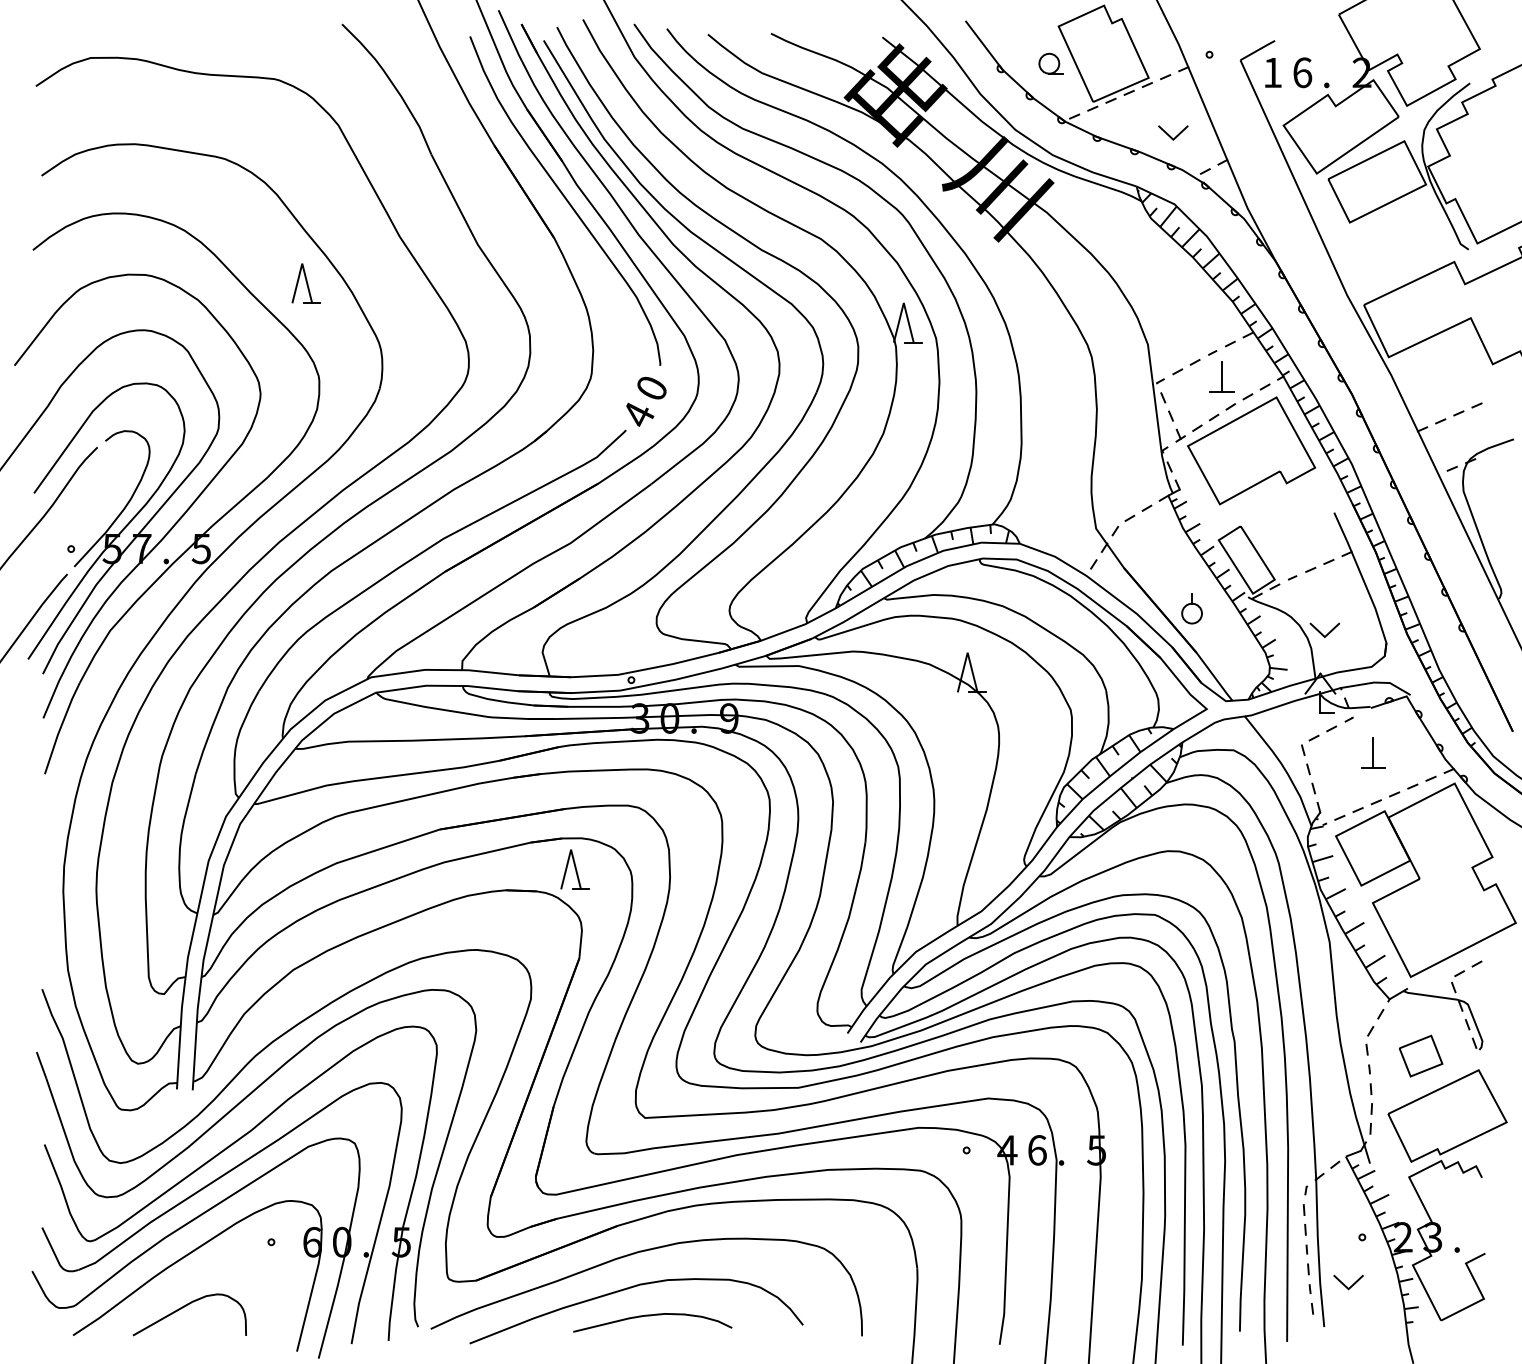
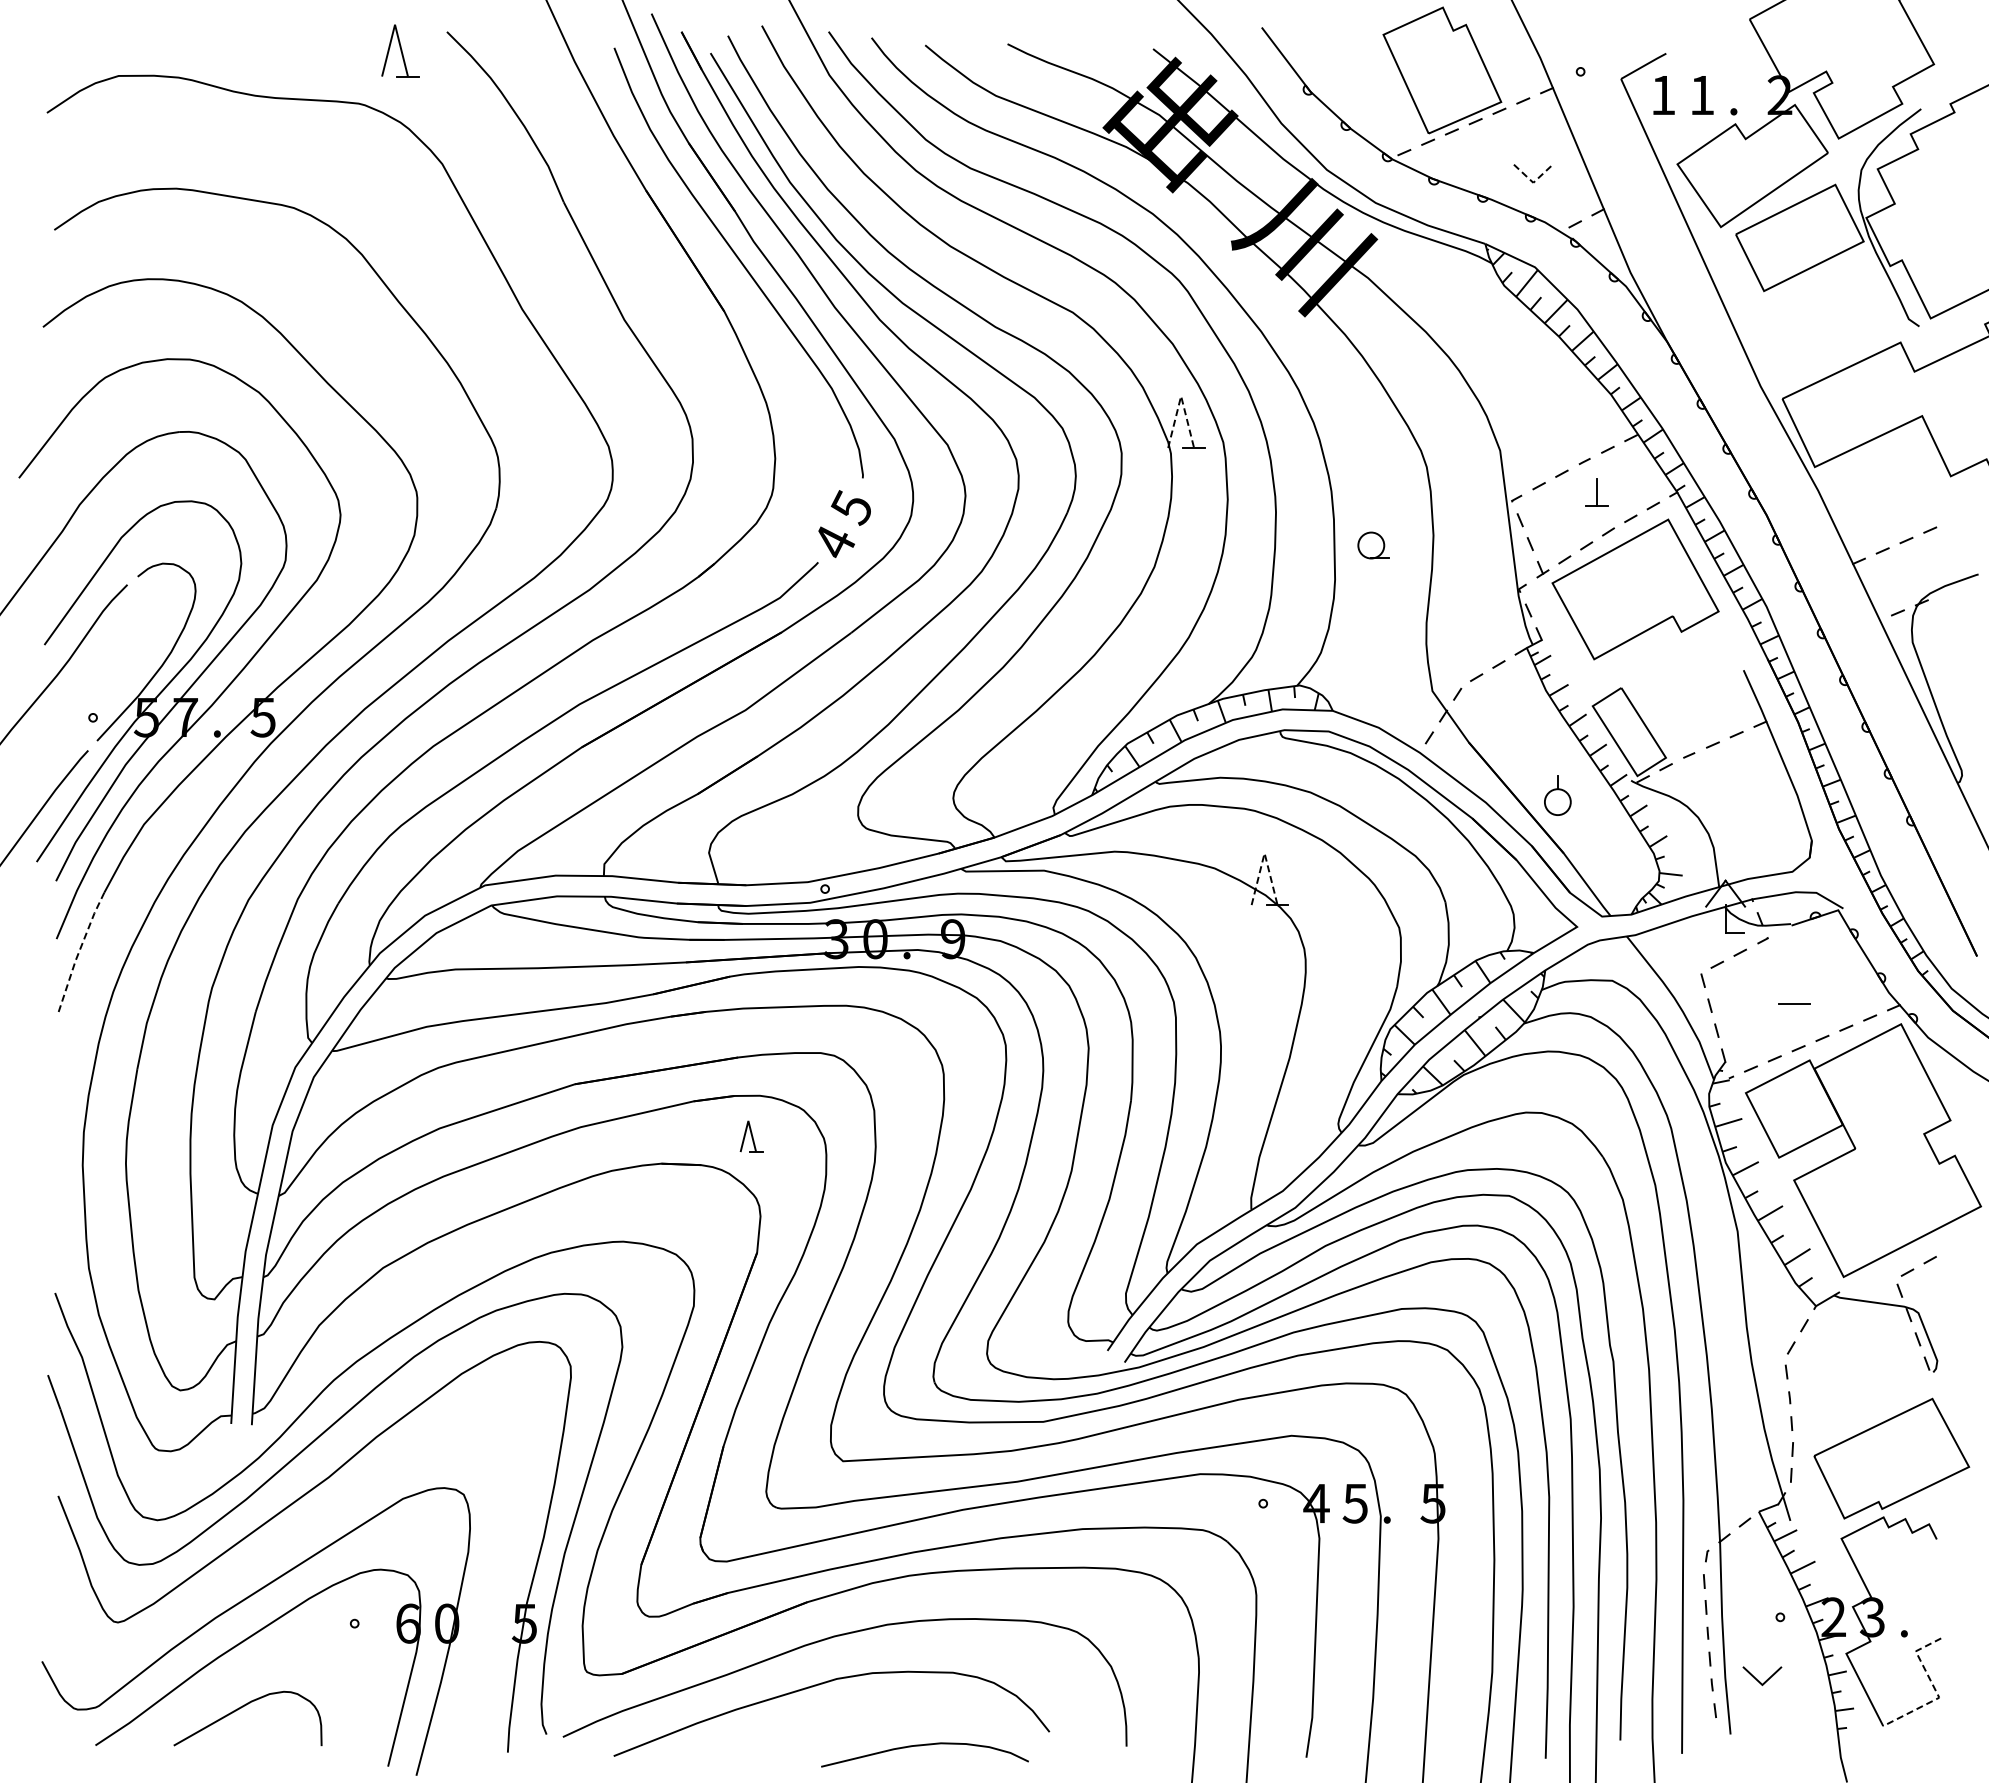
part: (1051, 63) -> (1373, 545), moved
text: (1302, 72) -> (1702, 95), 6 -> 1
line: (1173, 139) -> (1533, 182), solid -> dashed
part: (306, 283) -> (400, 50), moved
line: (904, 303) -> (1181, 396), solid -> dashed
part: (1221, 376) -> (1596, 492), size x0.7
text: (651, 388) -> (851, 507), 0 -> 5
line: (1321, 633) -> (1727, 827), removed
line: (967, 652) -> (1264, 853), solid -> dashed
line: (60, 727) -> (79, 951), solid -> dashed
line: (1373, 752) -> (1794, 983), removed
part: (575, 869) -> (751, 1136), size x0.6
part: (1420, 1055) -> (1856, 1379), removed
text: (1037, 1150) -> (1355, 1503), 6 -> 5
part: (204, 1188) -> (267, 1553), removed
line: (1481, 1292) -> (1935, 1689), solid -> dashed
curve: (650, 1316) -> (921, 1746), moved

